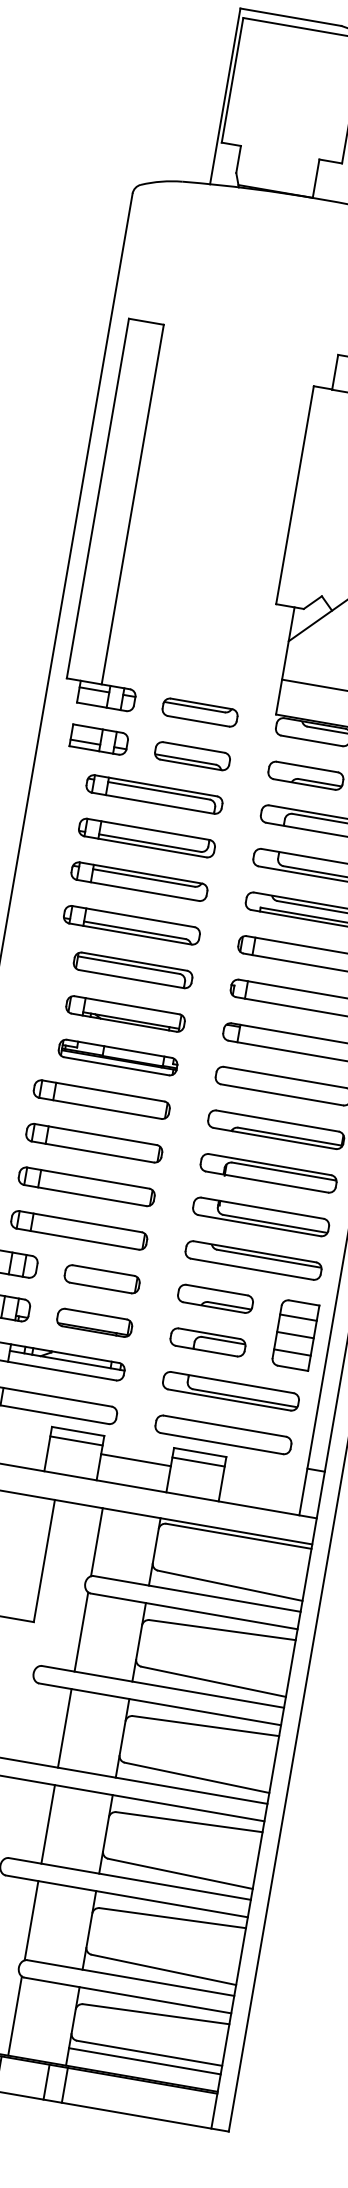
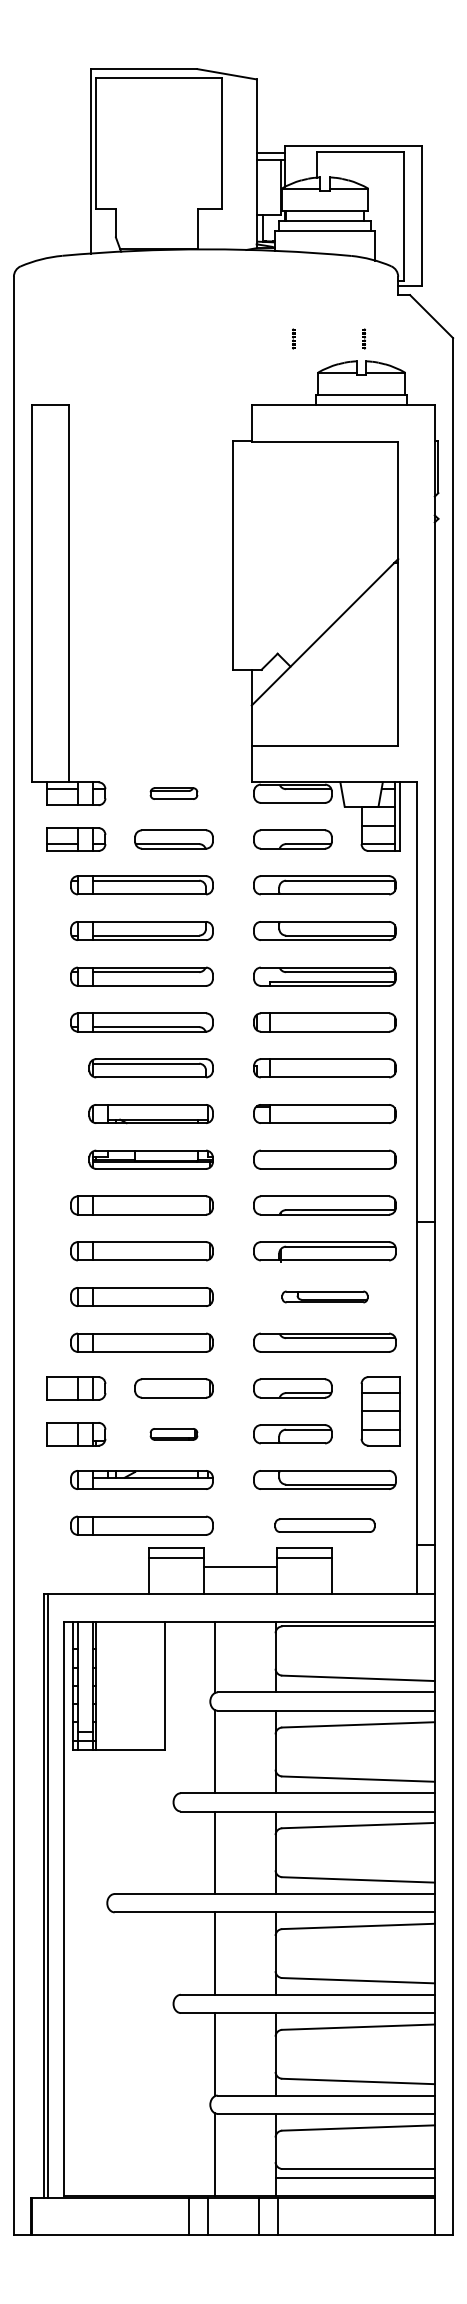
part: (199, 712) -> (173, 793), size x0.6
part: (260, 1216) -> (324, 1296), size x0.6
part: (94, 1323) -> (173, 1434), size x0.6
part: (223, 1434) -> (324, 1525), size x0.7

